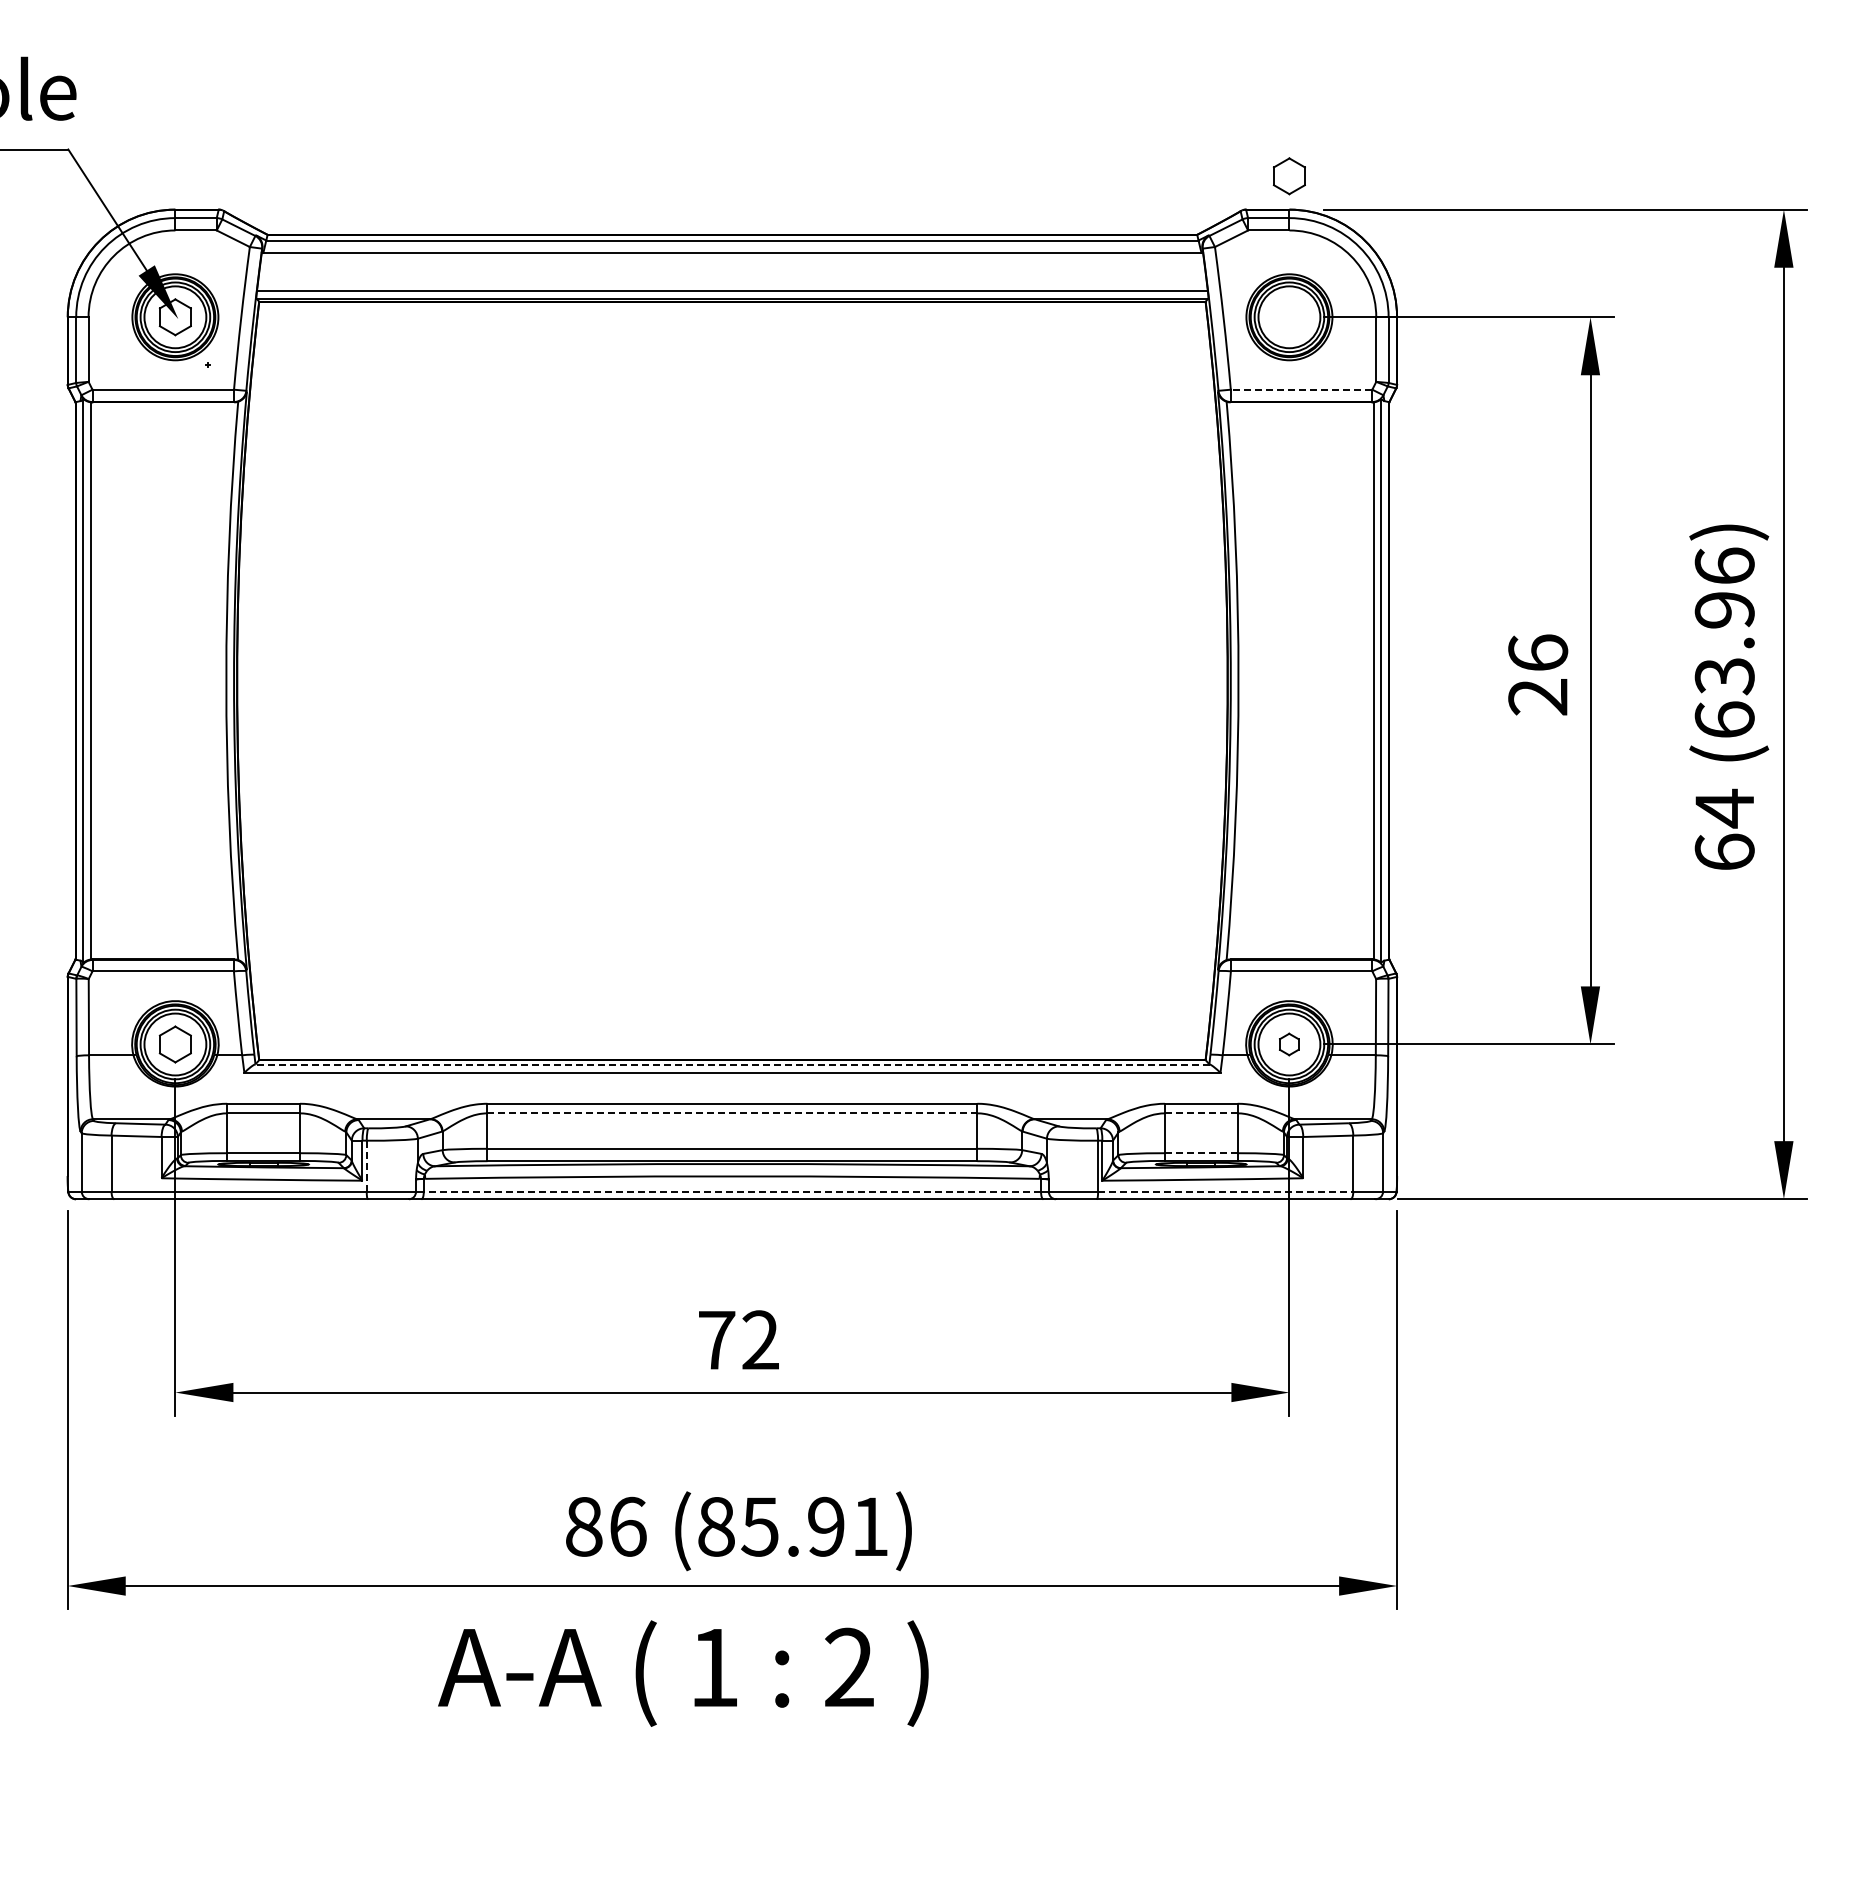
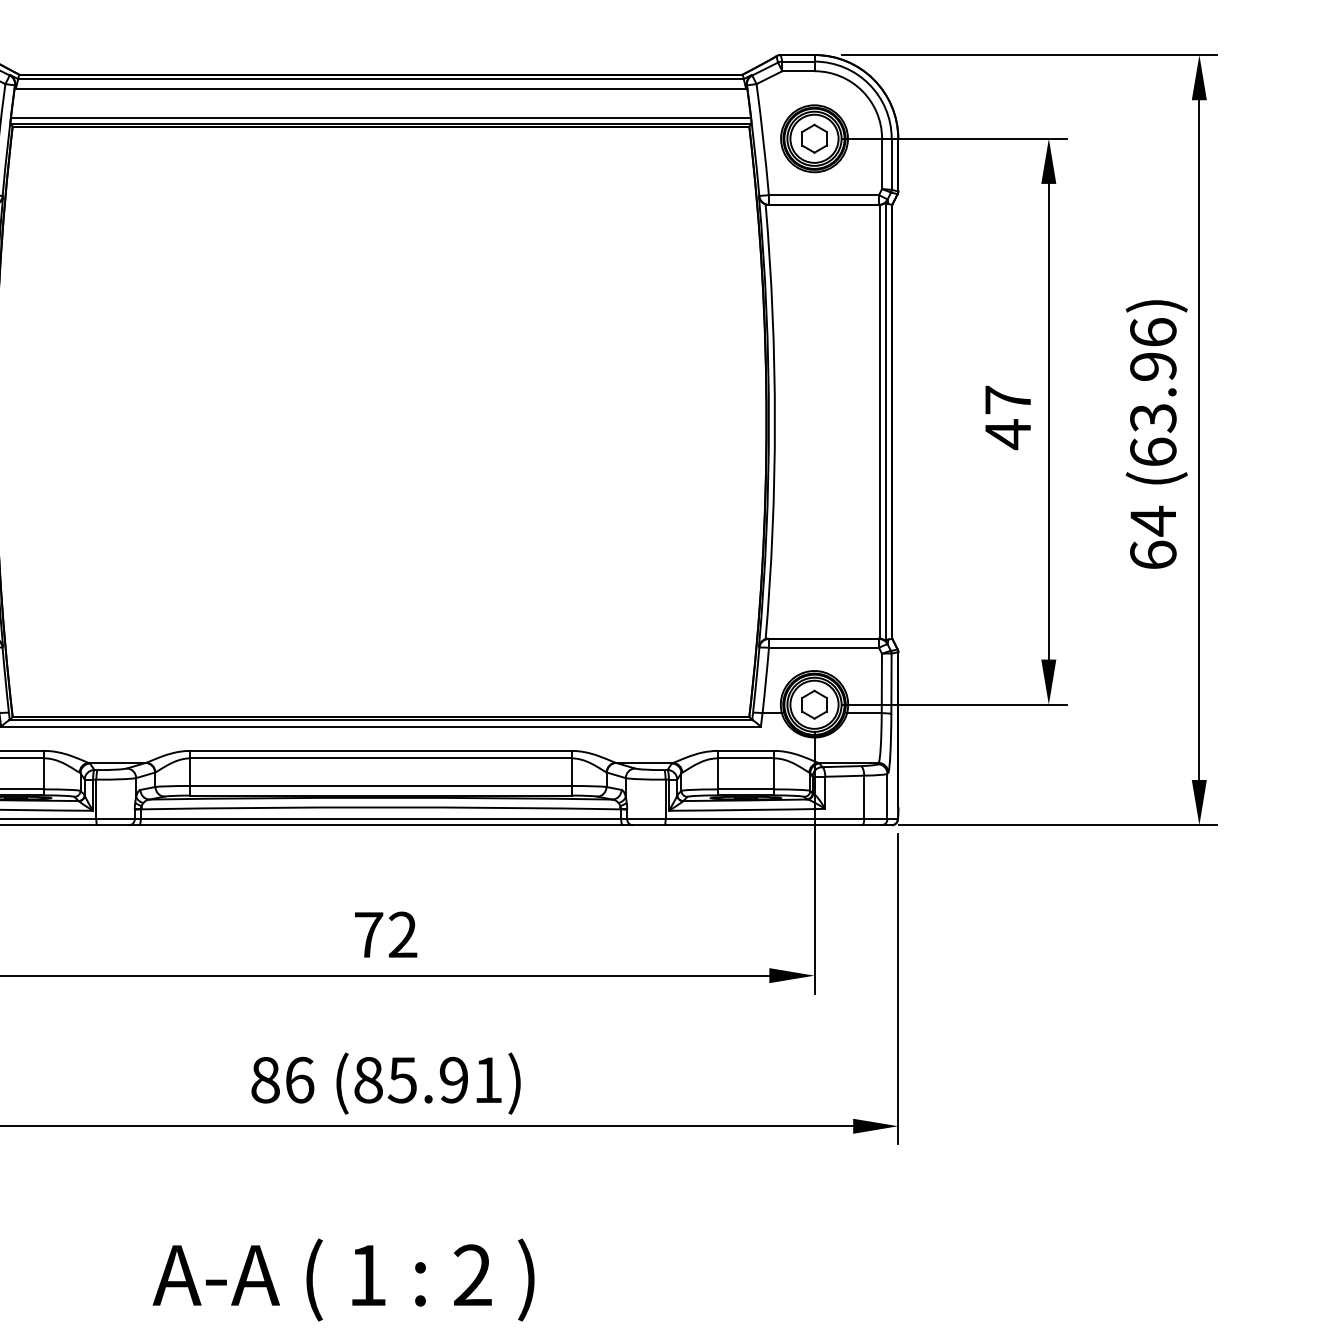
part: (1288, 176) -> (813, 138), moved
line: (1301, 389) -> (823, 194), dashed -> solid
text: (1538, 675) -> (1008, 417), 26 -> 47
part: (1288, 1044) -> (813, 704), size x1.67
line: (731, 1064) -> (380, 720), dashed -> solid
line: (732, 1113) -> (381, 758), dashed -> solid
line: (1201, 1113) -> (746, 758), dashed -> solid
line: (1200, 1153) -> (745, 789), dashed -> solid
line: (366, 1166) -> (96, 799), dashed -> solid
line: (732, 1191) -> (381, 819), dashed -> solid
line: (1225, 1191) -> (764, 819), dashed -> solid
text: (683, 1673) -> (343, 1279), moved

